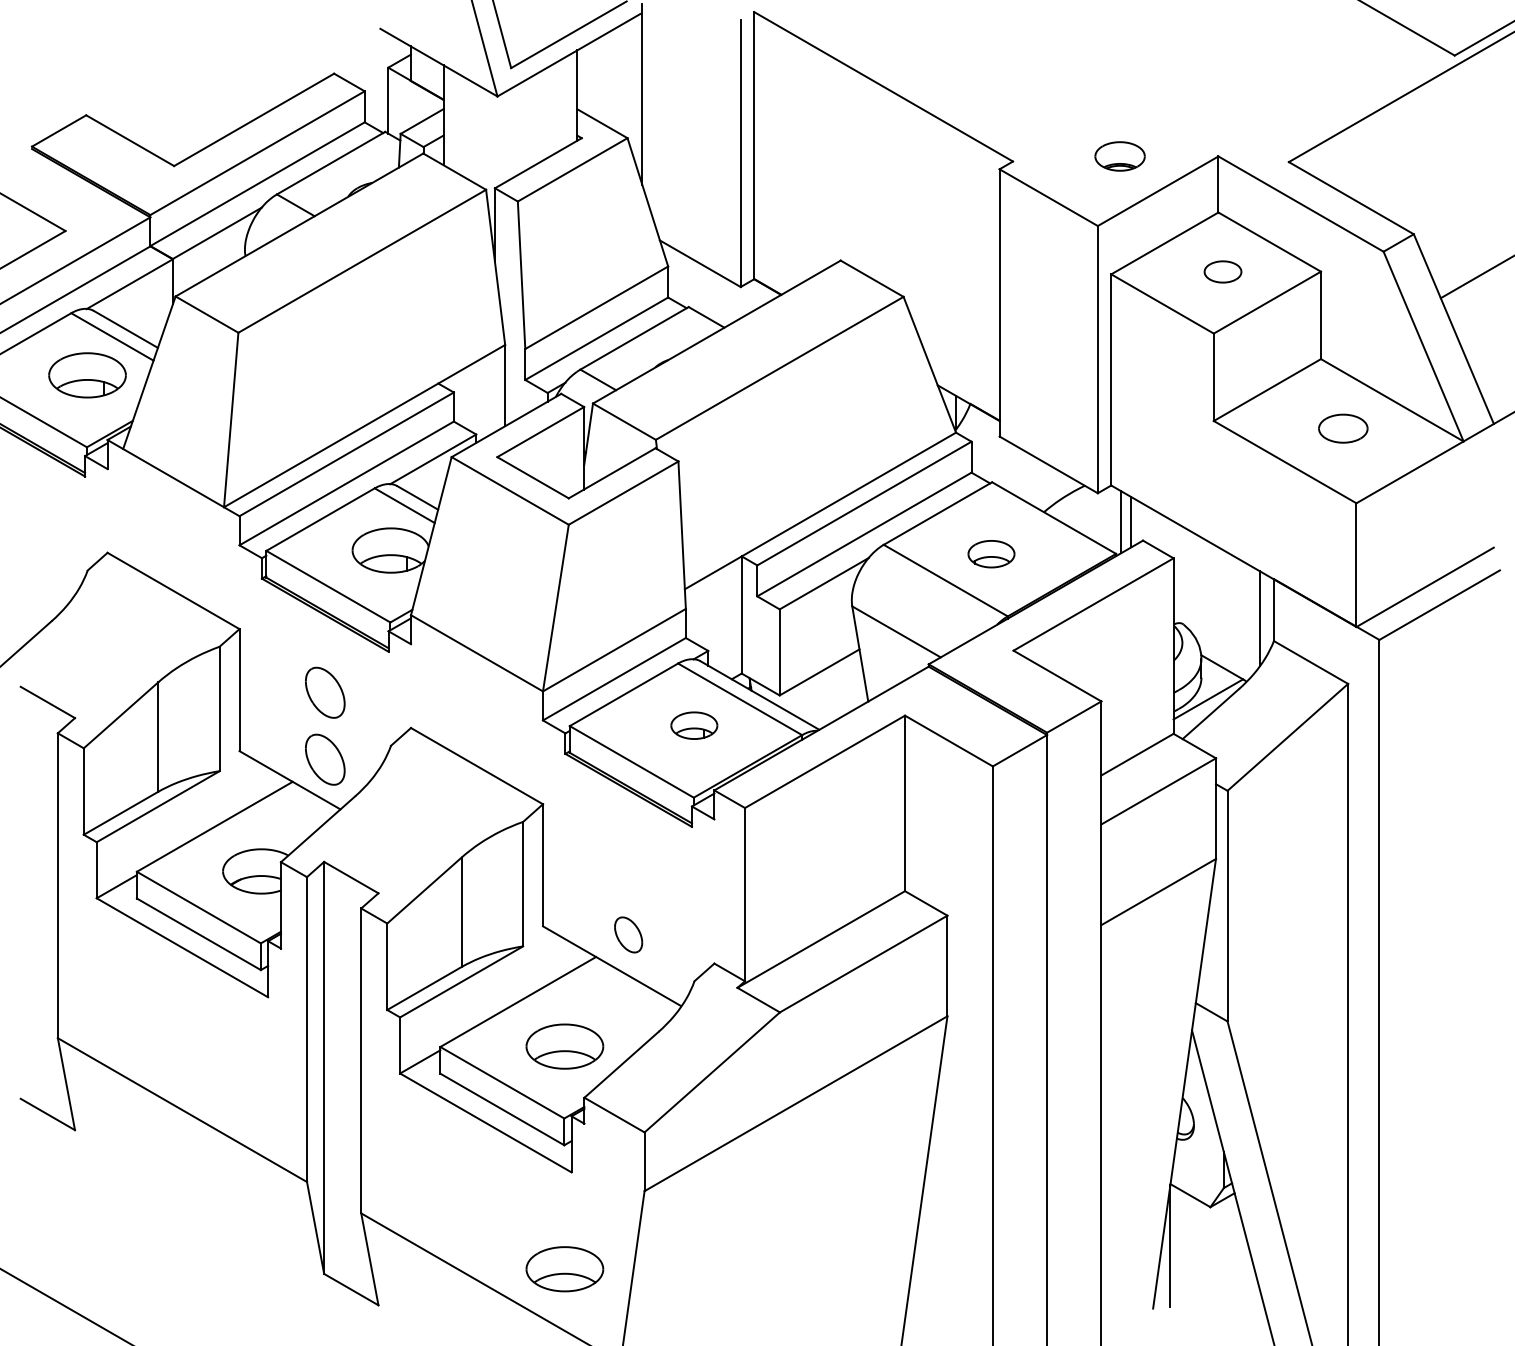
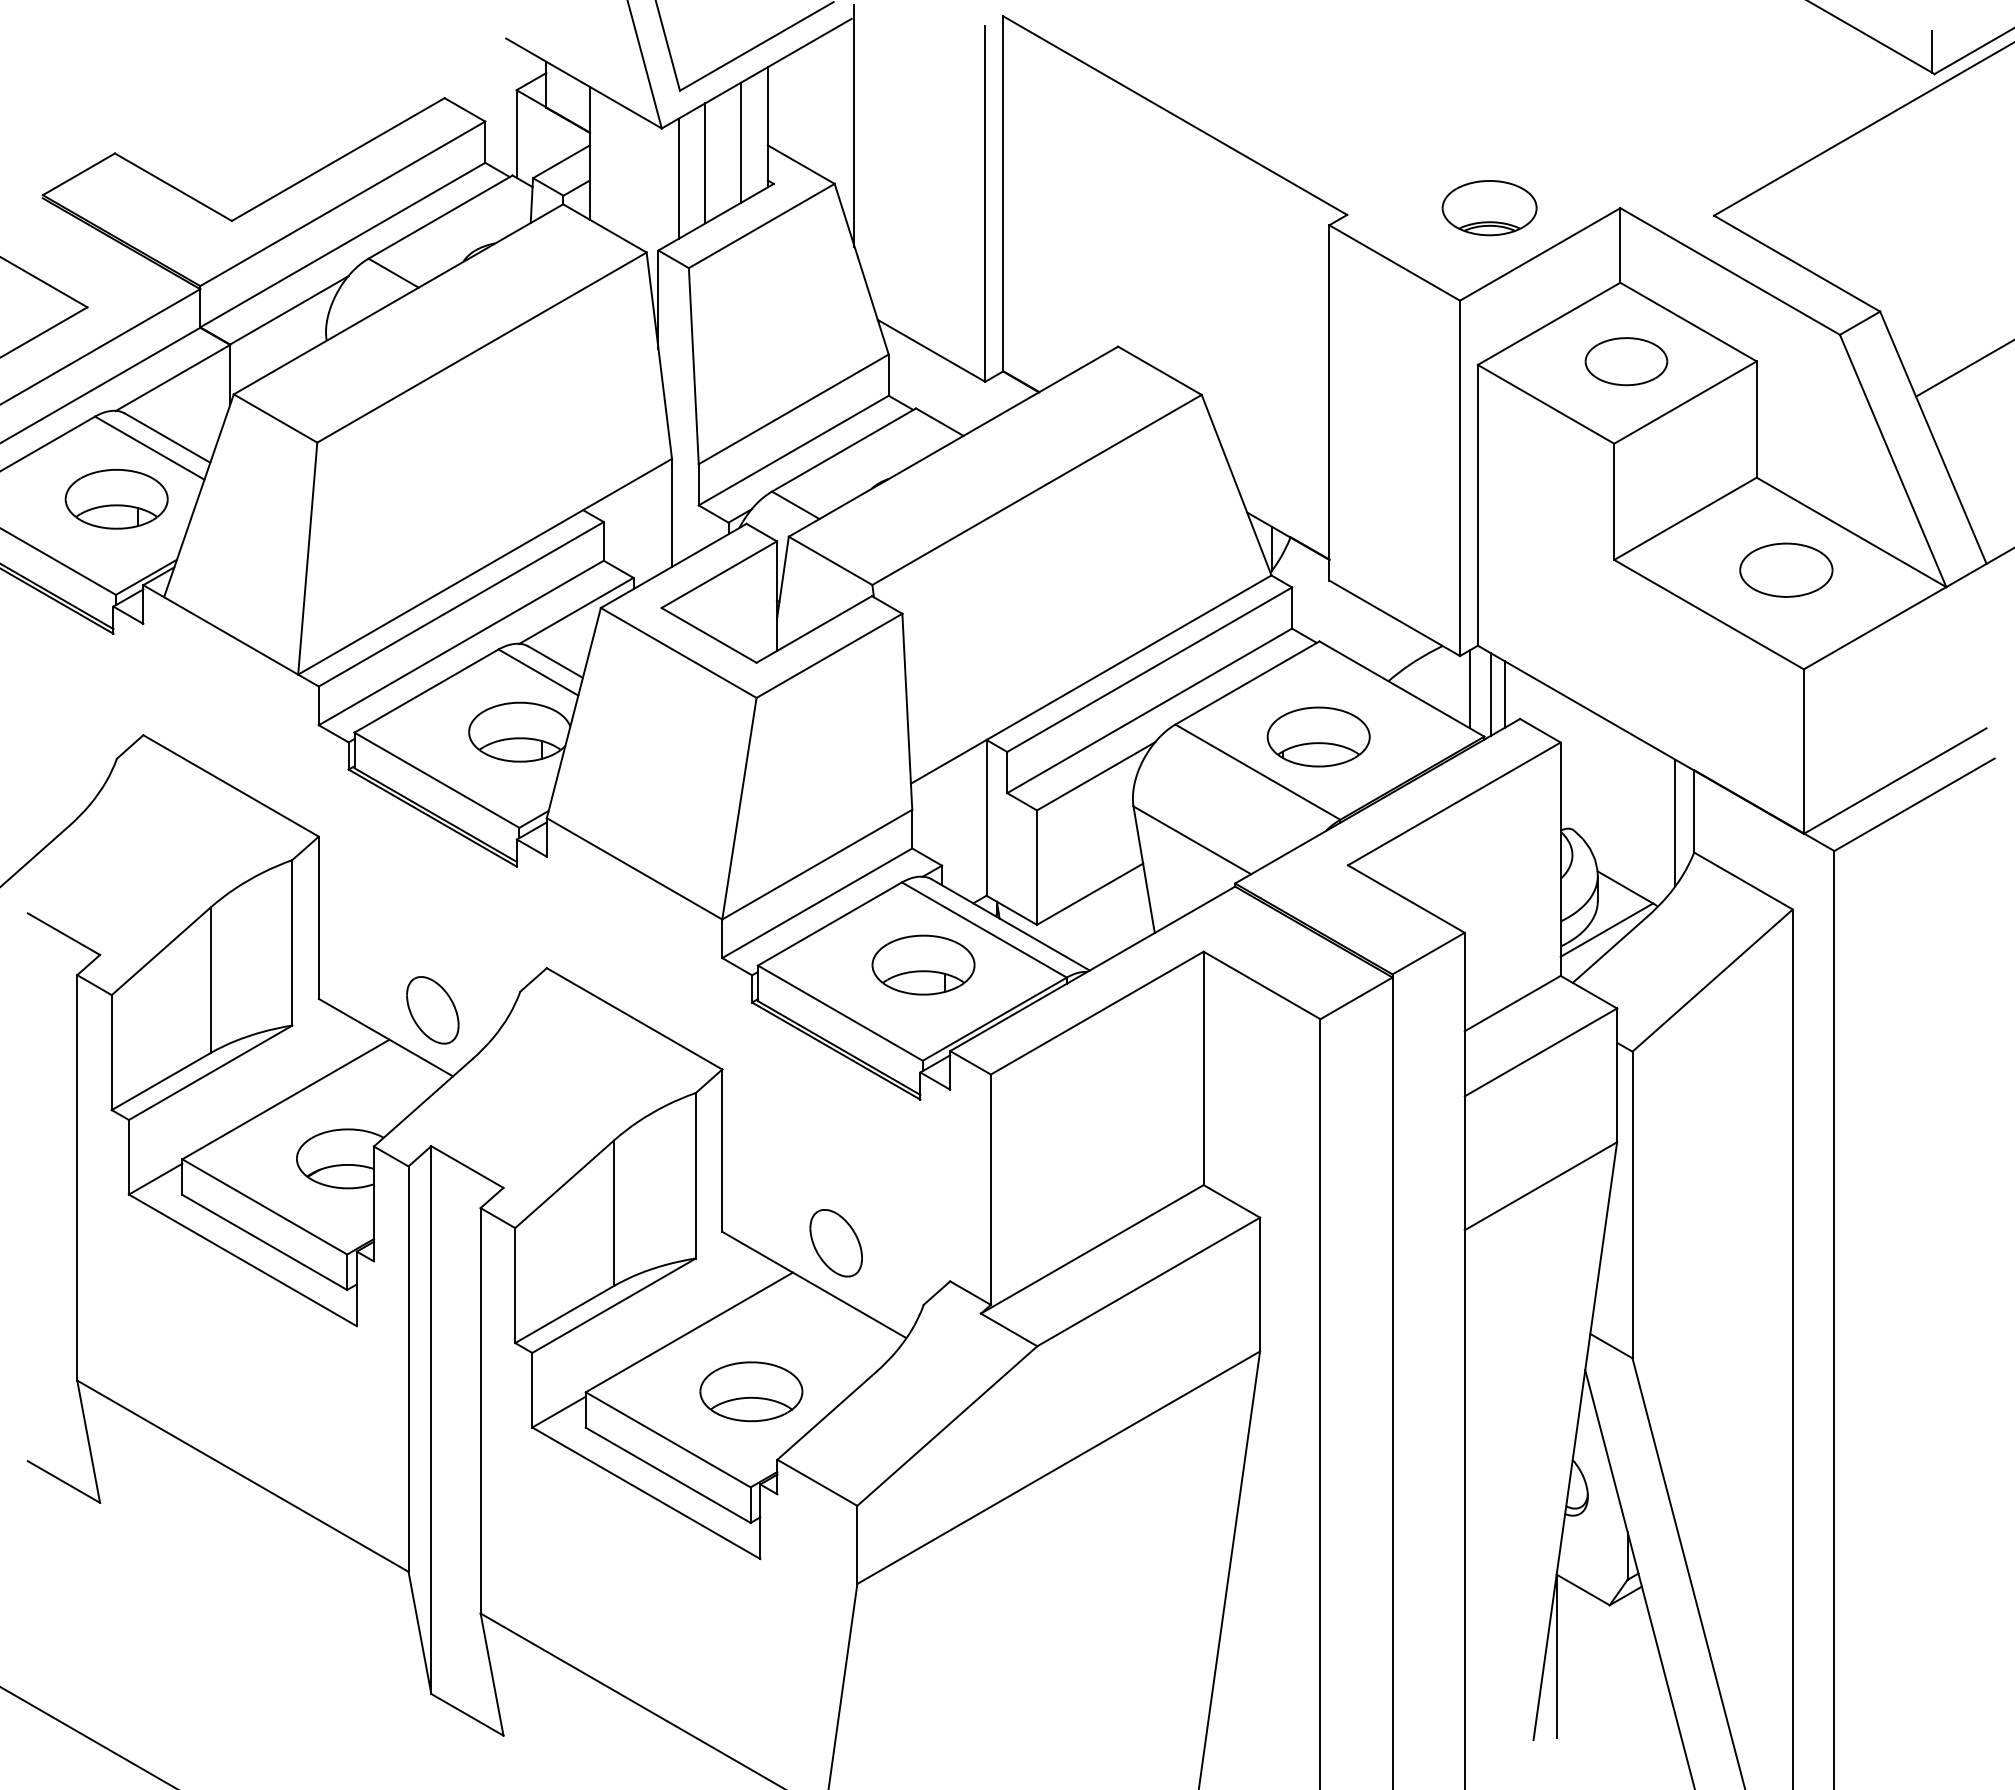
line: (1453, 38) -> (1932, 51), added
line: (557, 107) -> (741, 142), added
line: (530, 122) -> (705, 163), added
line: (510, 134) -> (678, 178), added
part: (1120, 156) -> (1489, 208), size x1.43
part: (1223, 271) -> (1626, 361), size x1.67
part: (1343, 428) -> (1786, 569), size x1.43
line: (1105, 518) -> (1470, 689), added
part: (991, 553) -> (1318, 736), size x1.67
part: (325, 692) -> (432, 921), removed
part: (694, 725) -> (923, 964), size x1.67
part: (628, 935) -> (835, 1243), size x1.43
part: (564, 1269) -> (751, 1687), removed

